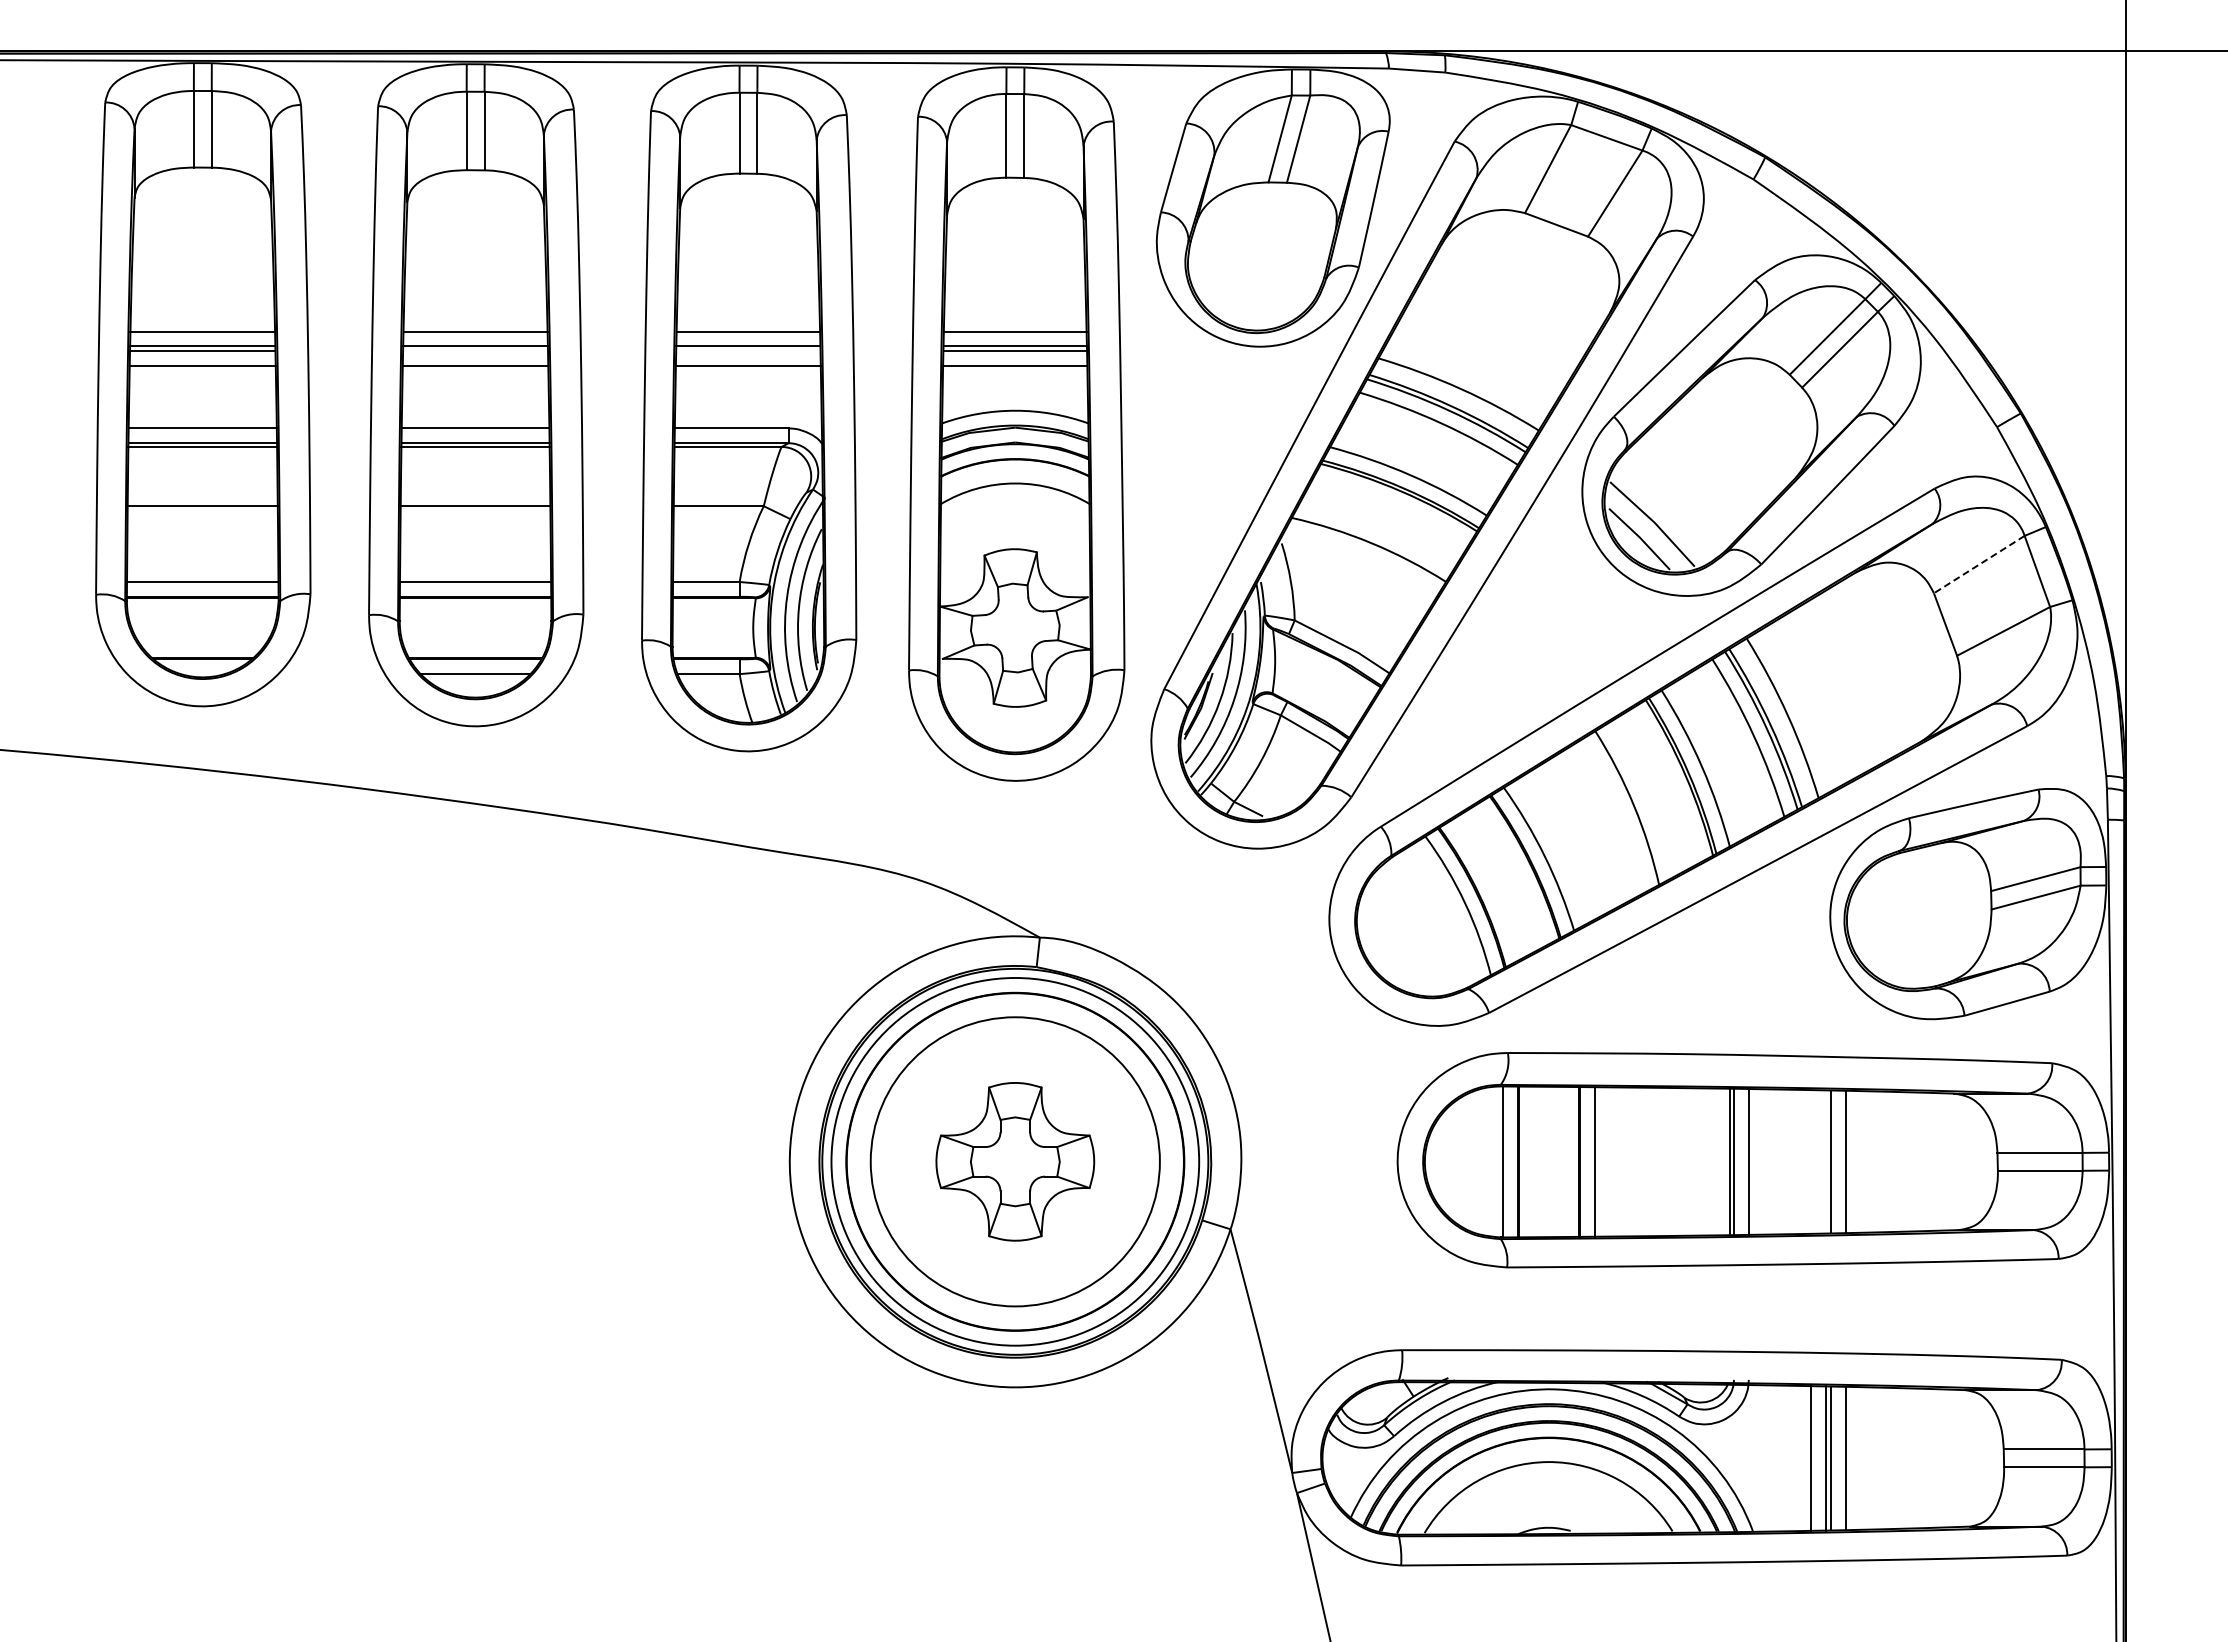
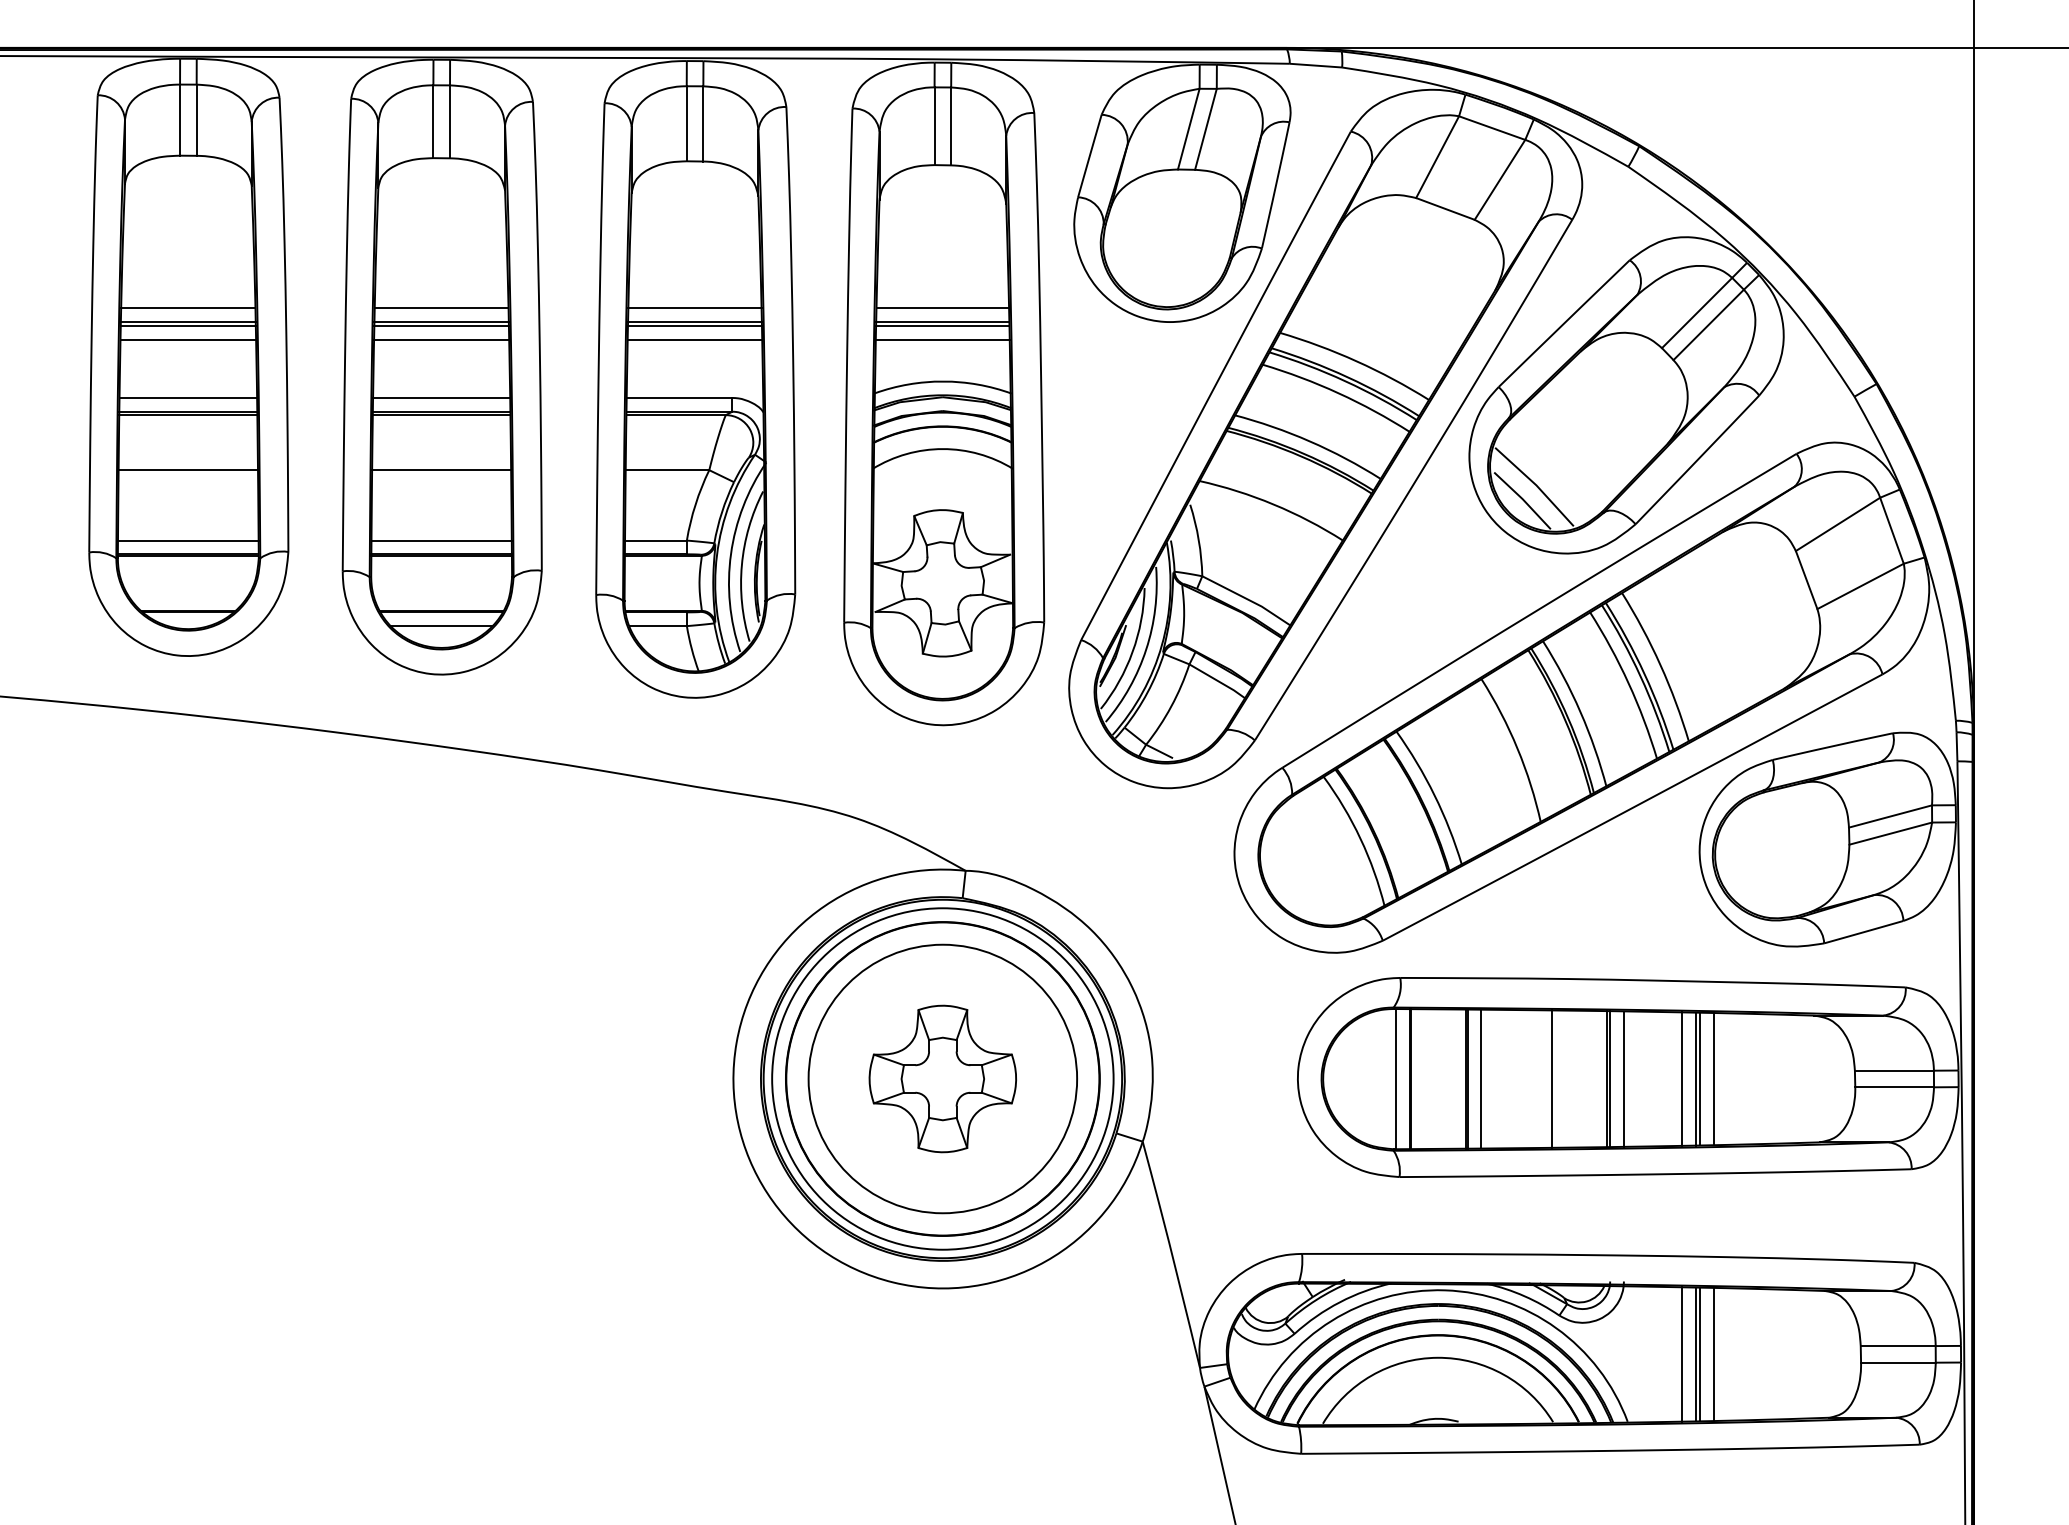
line: (475, 351) -> (441, 326), added
line: (748, 351) -> (695, 326), added
line: (1979, 564) -> (1838, 524), dashed -> solid
line: (1670, 1161) -> (1551, 1078), added
line: (1811, 1161) -> (1682, 1078), added
line: (1825, 1161) -> (1695, 1078), added

